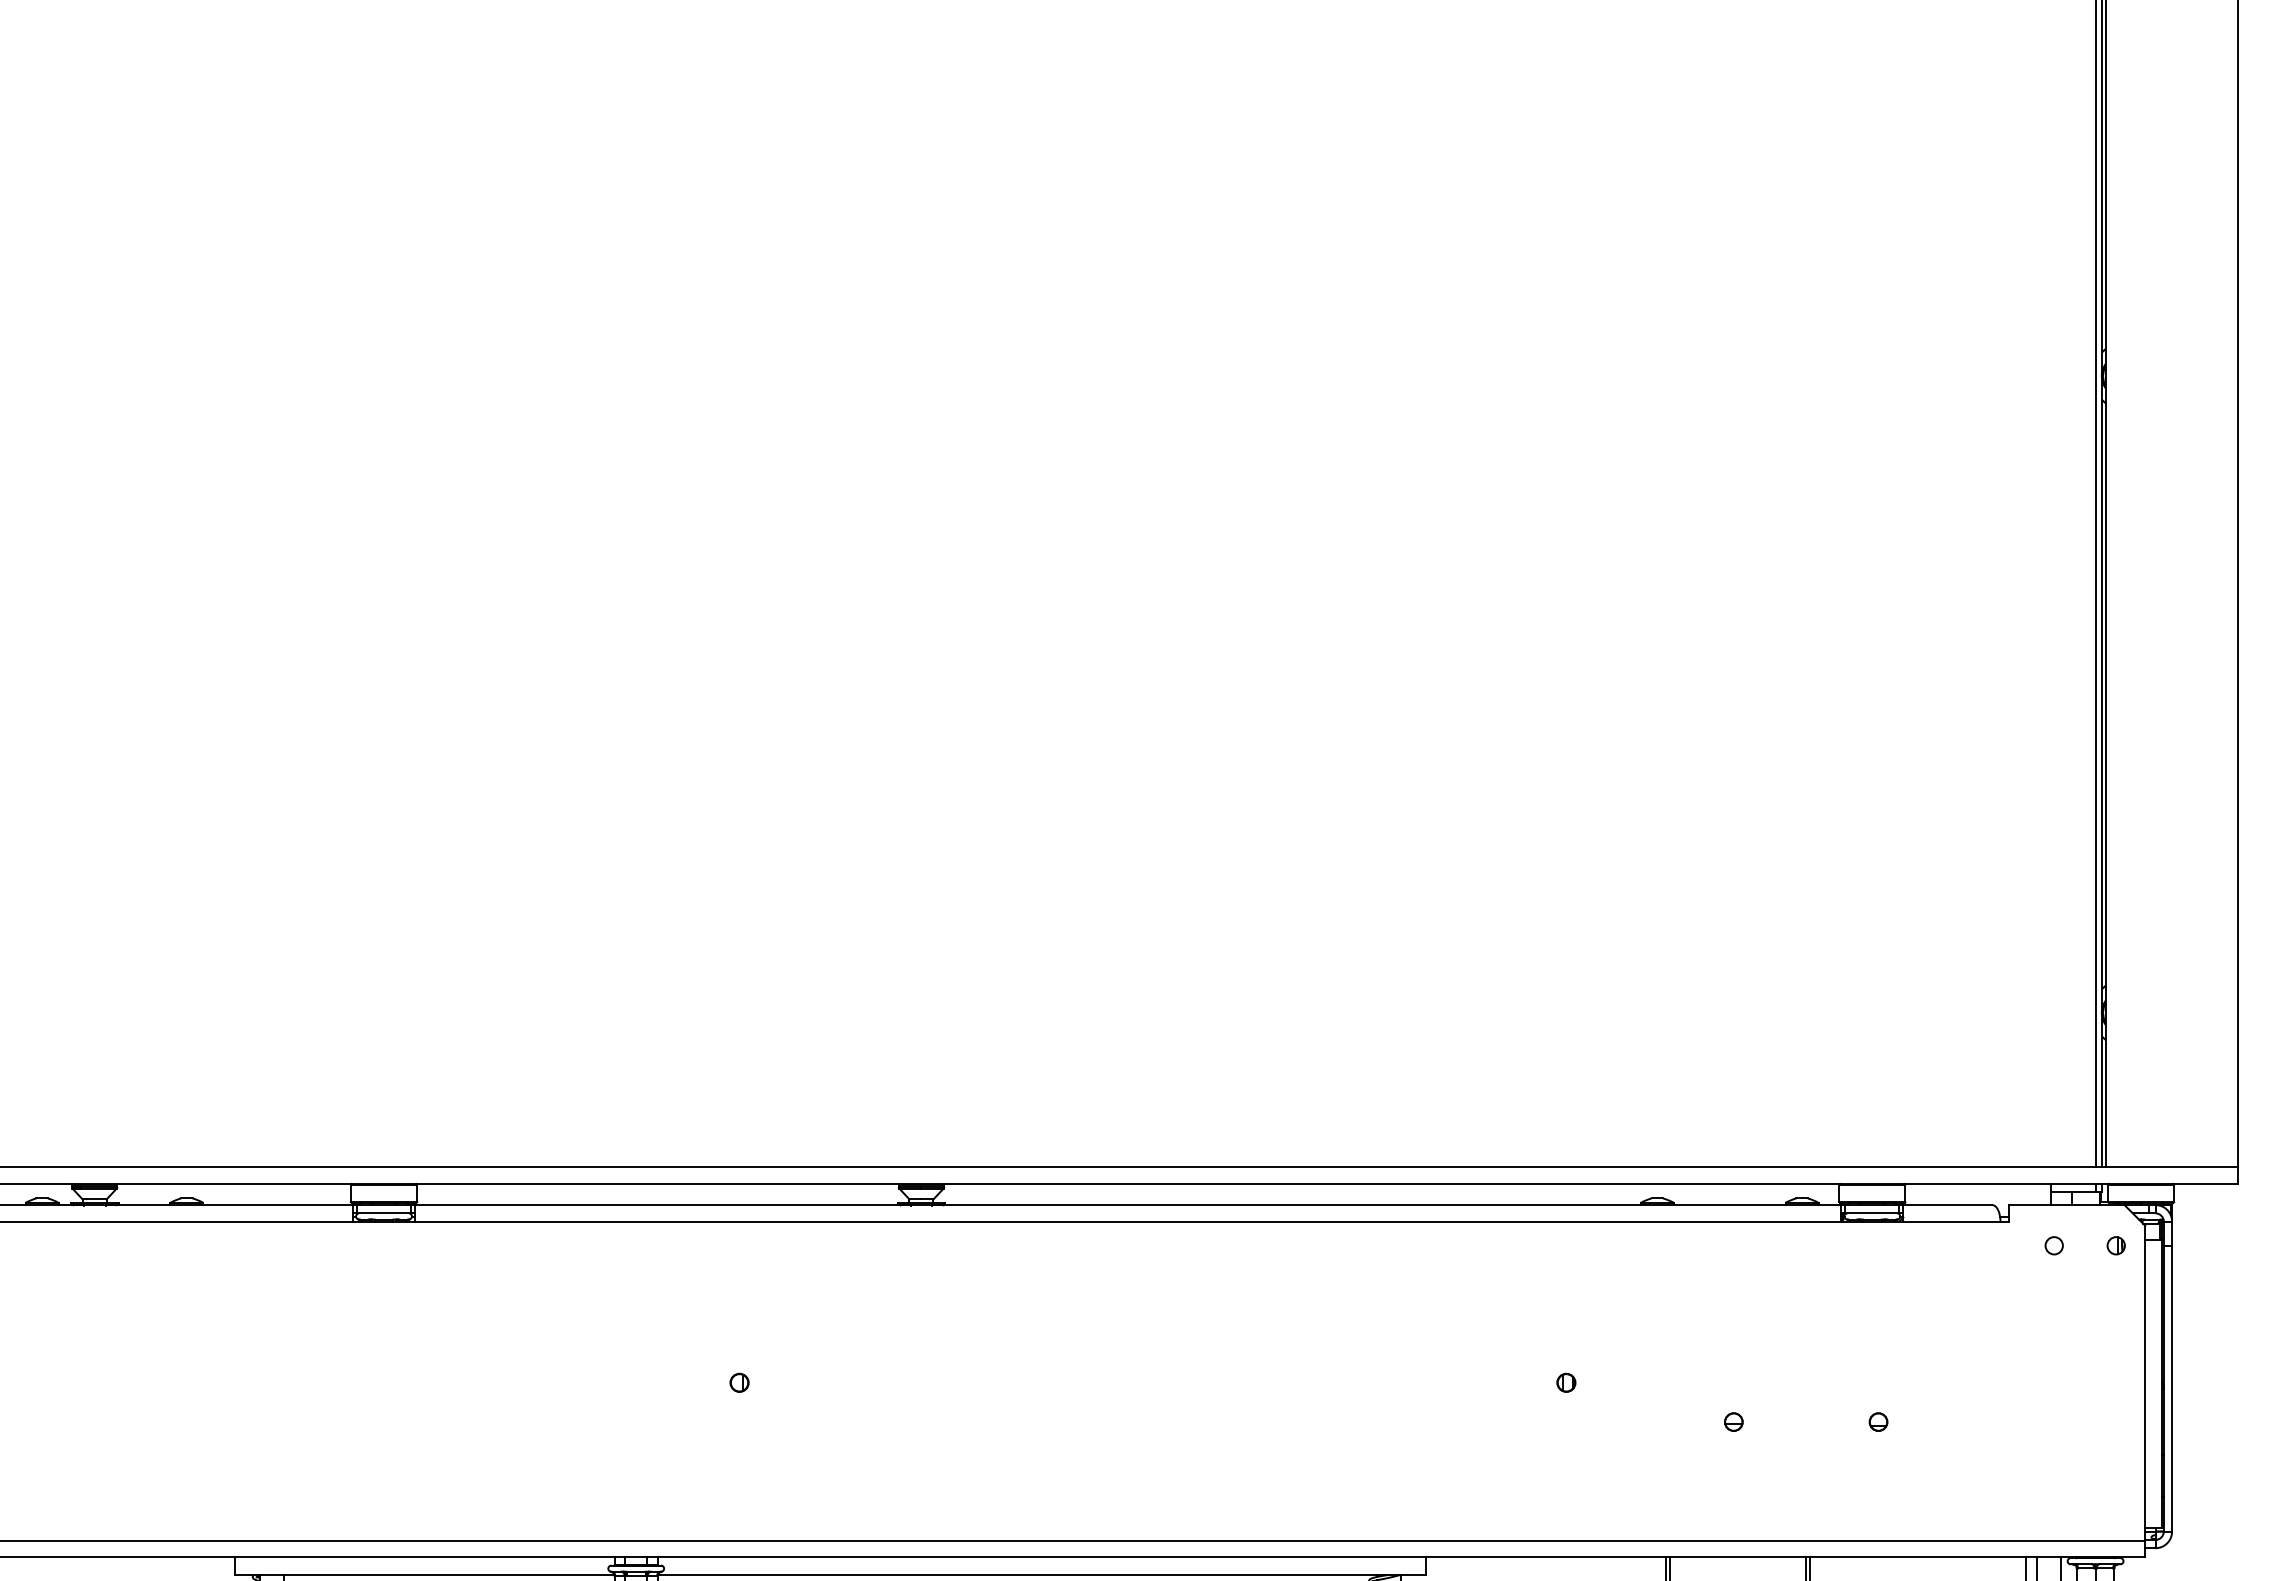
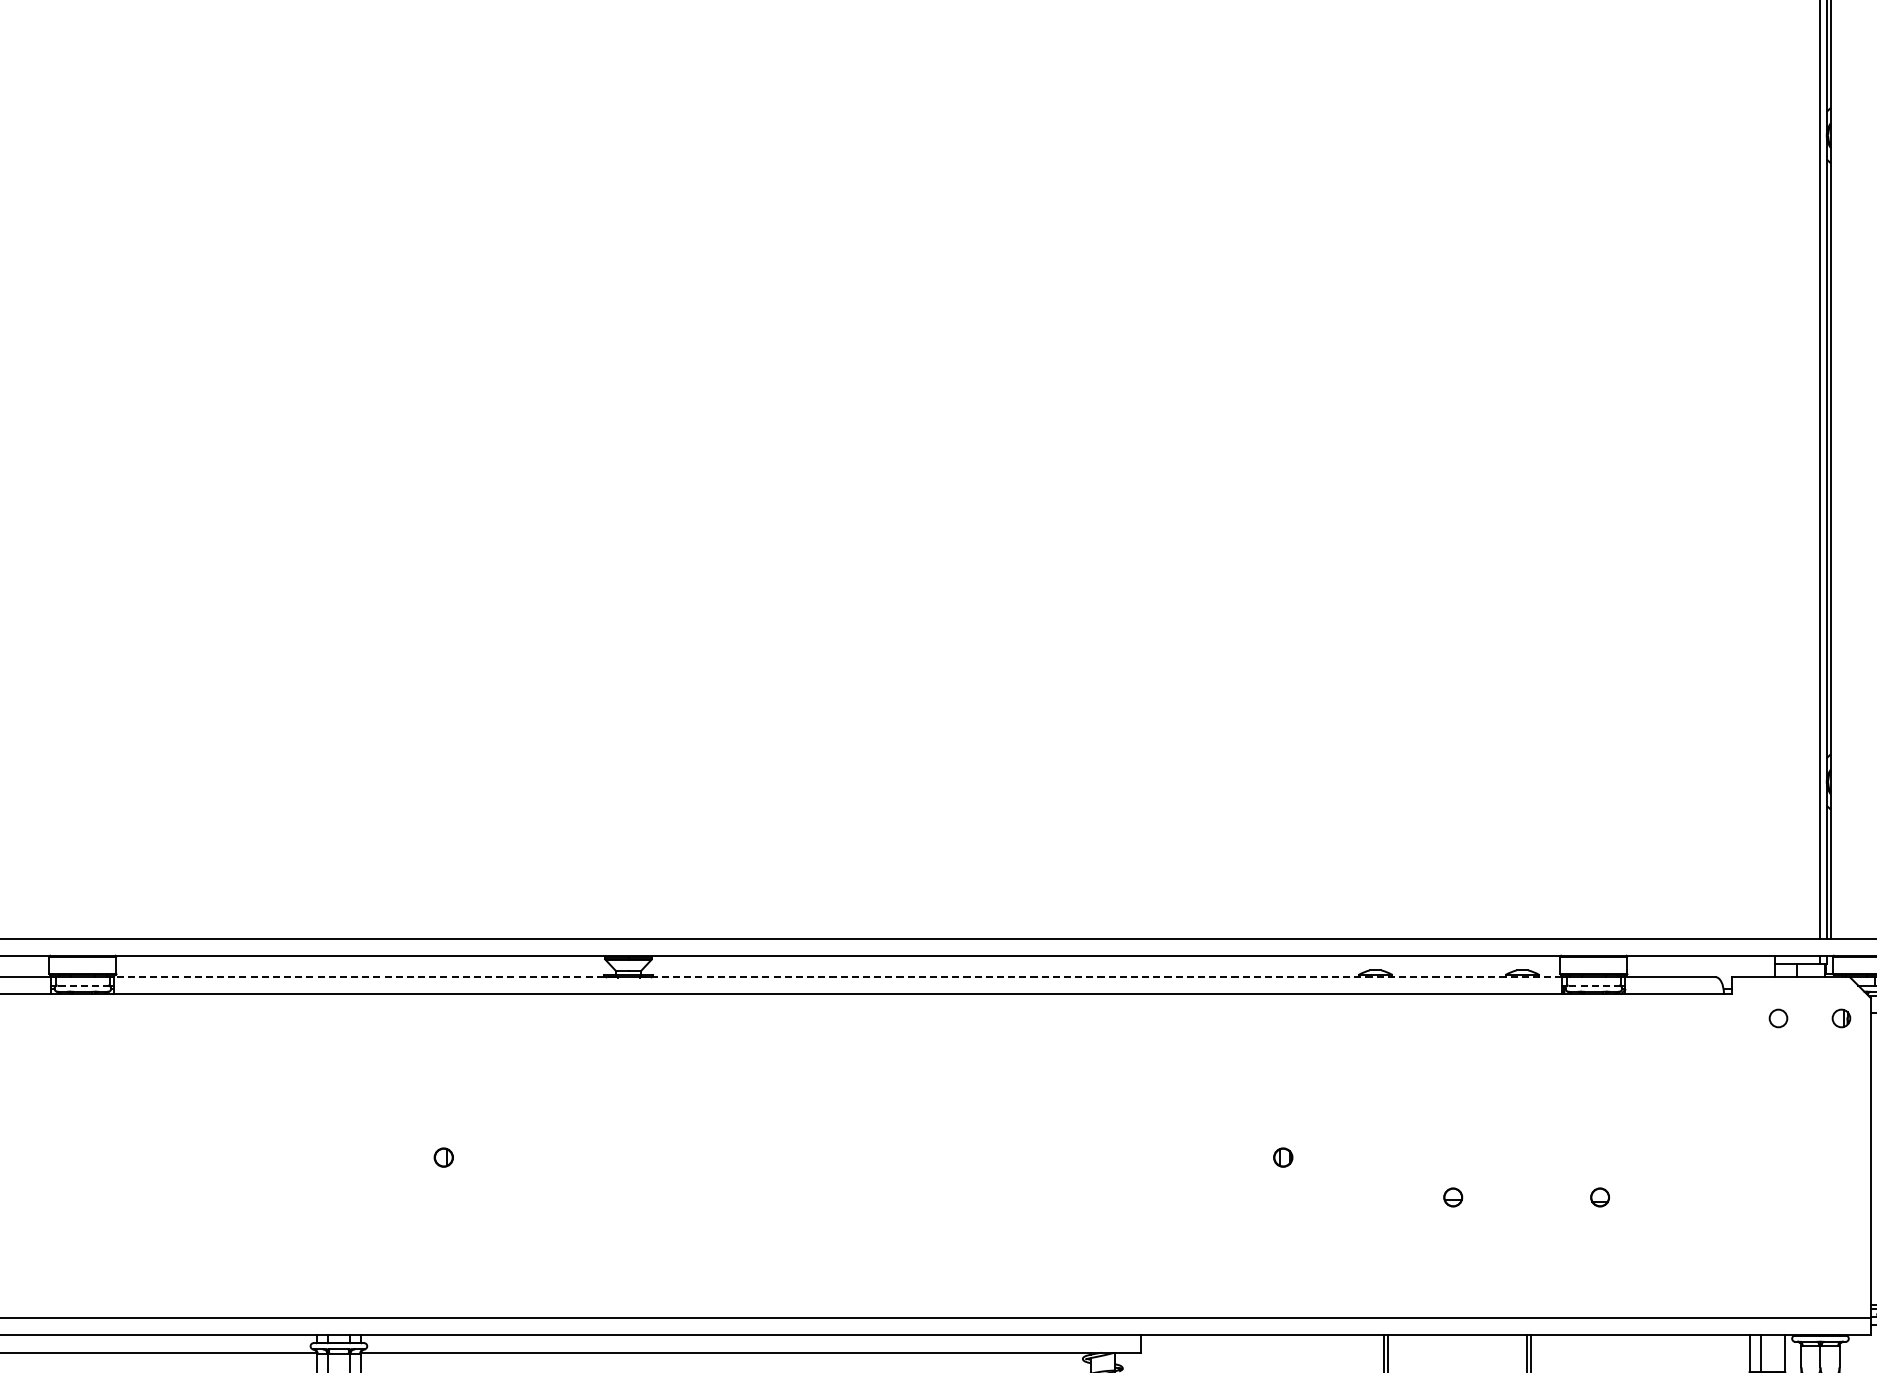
line: (661, 1205) -> (364, 977), solid -> dashed
line: (1387, 1205) -> (1101, 977), solid -> dashed
line: (384, 1213) -> (83, 985), solid -> dashed
line: (1872, 1213) -> (1594, 985), solid -> dashed

